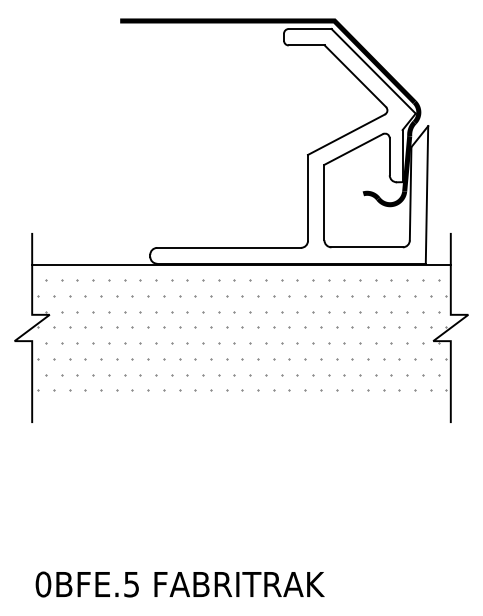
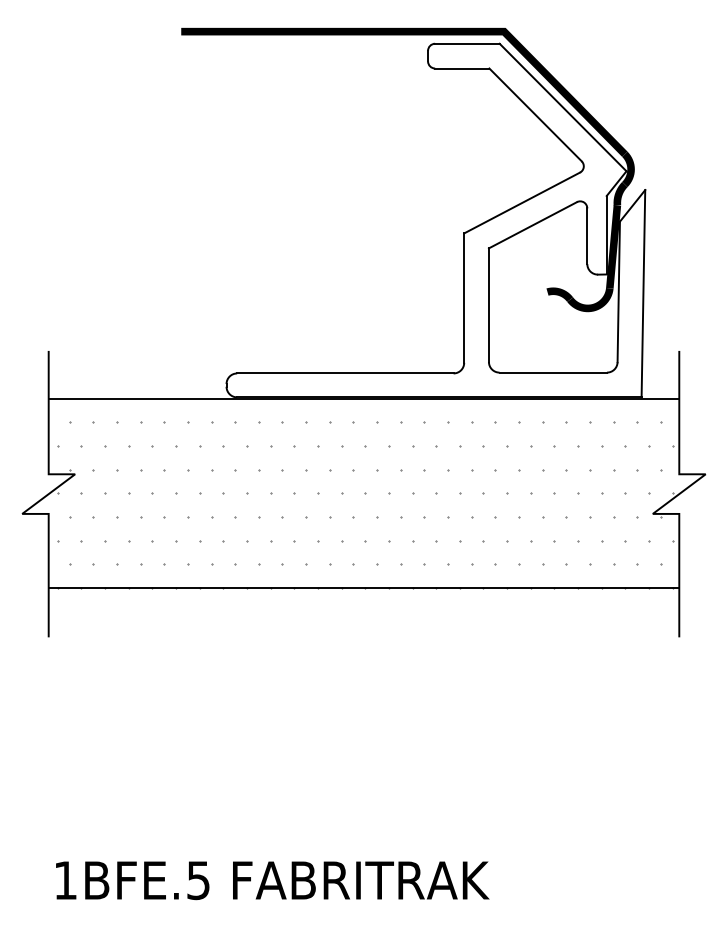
line: (241, 390) -> (364, 588), added
text: (43, 584) -> (65, 880), 0BFE.5 -> 1BFE.5

